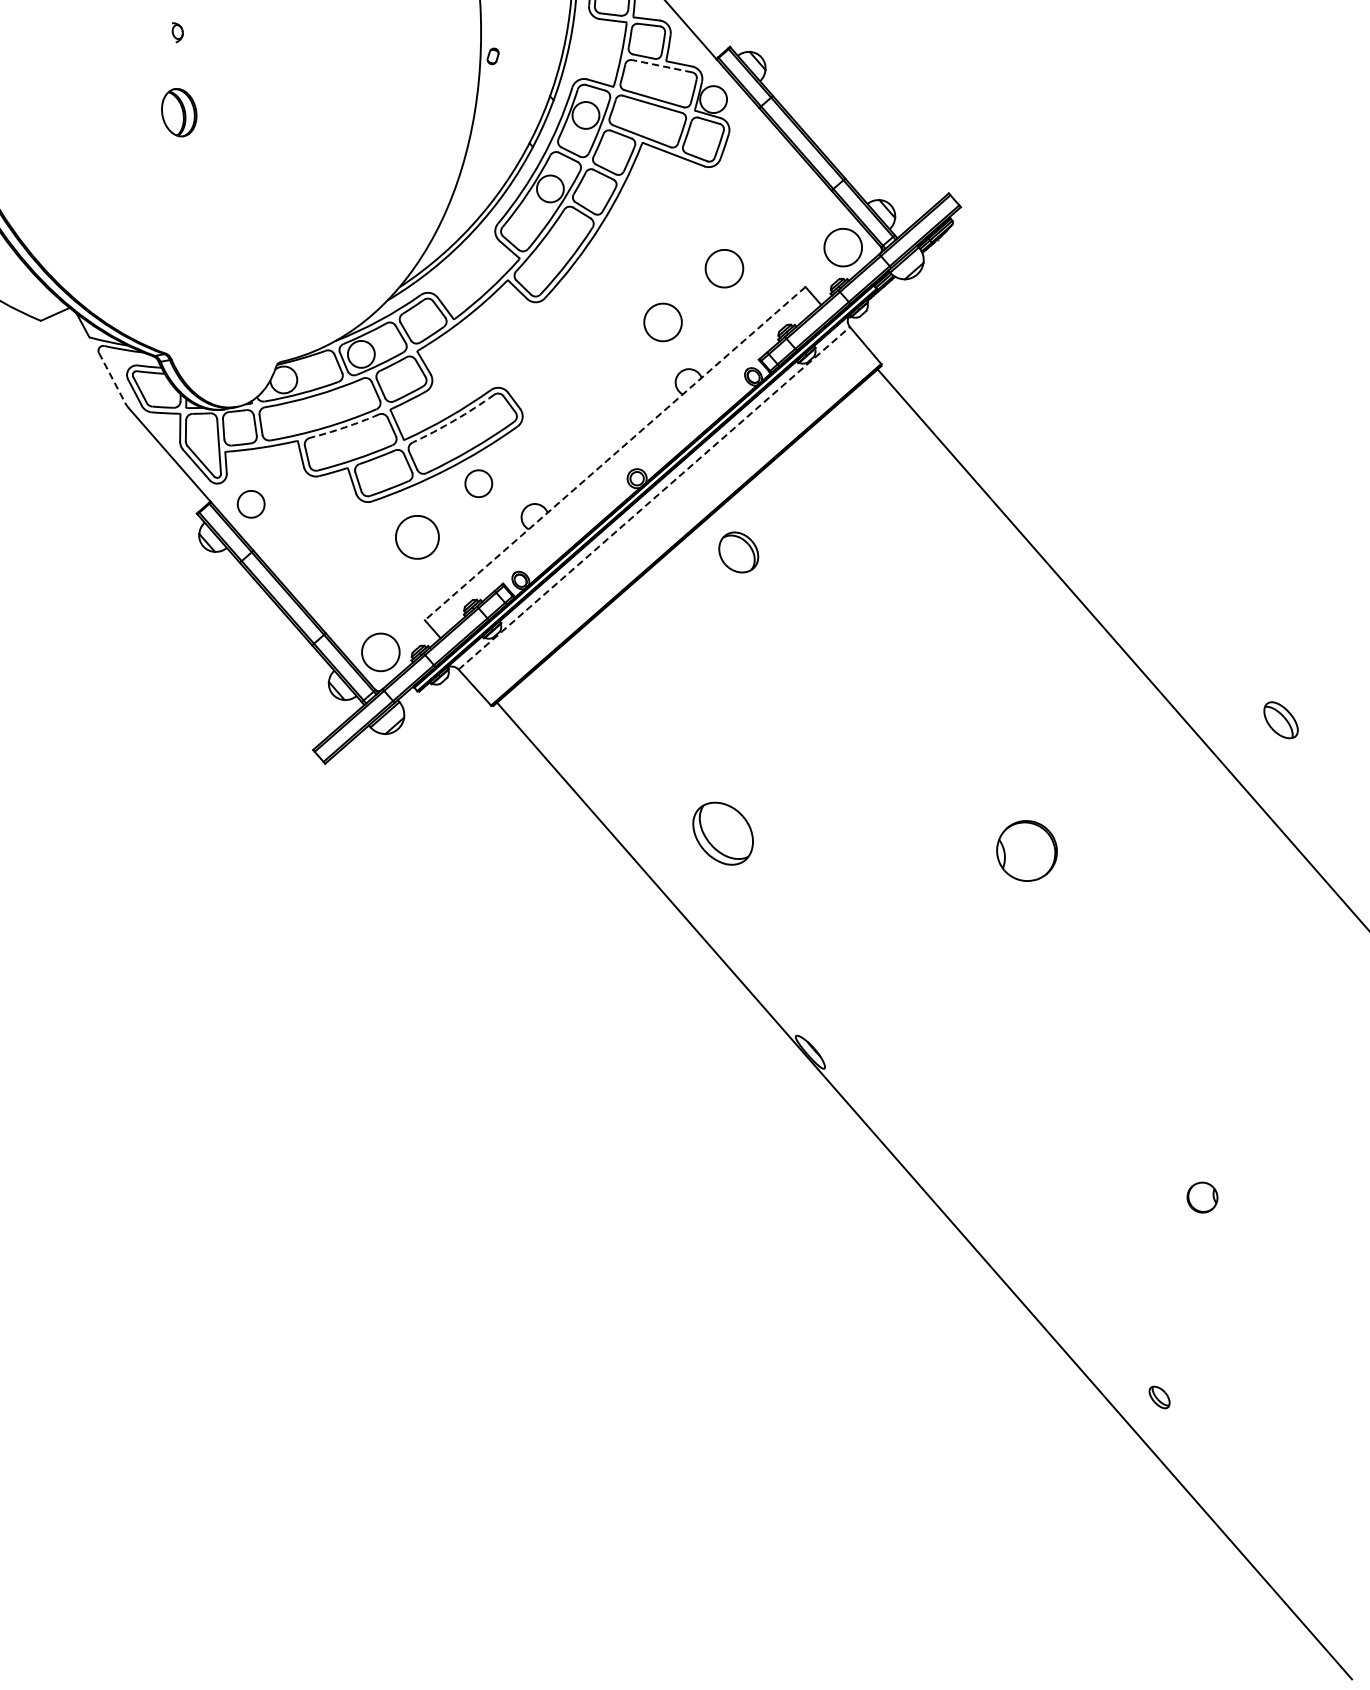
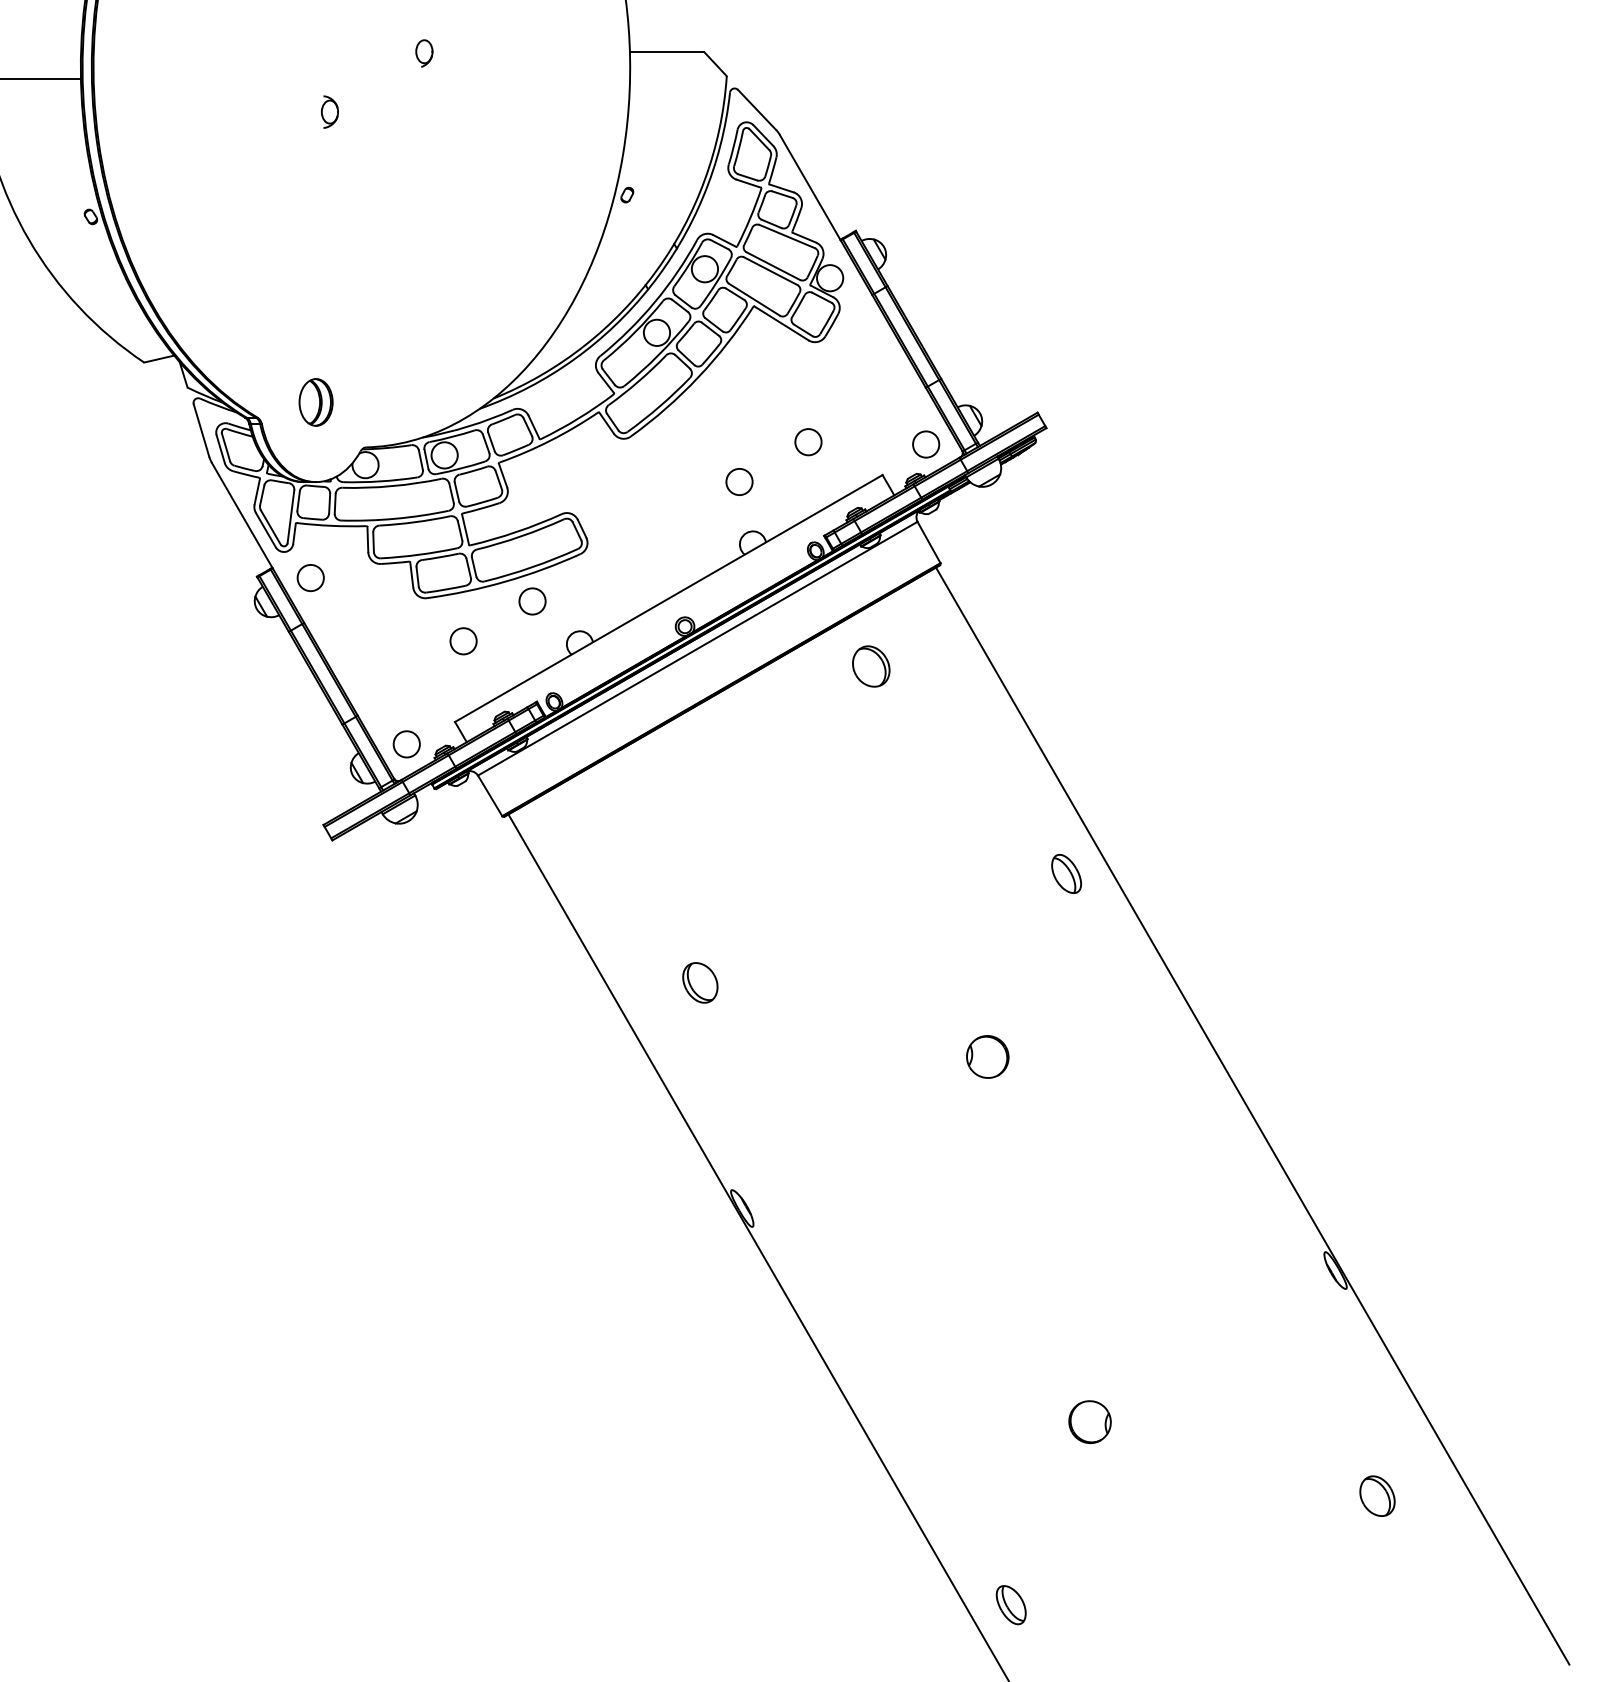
part: (177, 31) -> (329, 111), size x1.67
line: (662, 66) -> (787, 236), dashed -> solid
part: (178, 112) -> (315, 402), moved
circle: (843, 247) -> (926, 444), size x0.71
circle: (724, 269) -> (808, 442), size x0.71
circle: (662, 321) -> (739, 481), size x0.71
line: (112, 378) -> (201, 431), dashed -> solid
arc: (454, 420) -> (521, 536), dashed -> solid
arc: (344, 427) -> (414, 522), dashed -> solid
line: (614, 453) -> (668, 598), dashed -> solid
line: (653, 498) -> (697, 648), dashed -> solid
circle: (417, 537) -> (463, 641), size x0.62
part: (738, 552) -> (871, 666), moved
circle: (380, 652) -> (406, 744), size x0.71
part: (1280, 719) -> (1066, 873), moved
part: (723, 833) -> (700, 982), size x0.62
part: (1026, 850) -> (987, 1056), size x0.71
part: (1201, 1197) -> (1089, 1421), size x1.43
part: (1159, 1397) -> (1010, 1605), size x1.67

